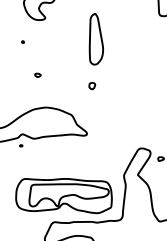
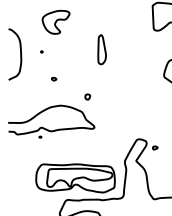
part: (95, 39) -> (101, 49), size x0.7
part: (91, 85) -> (87, 96), moved

